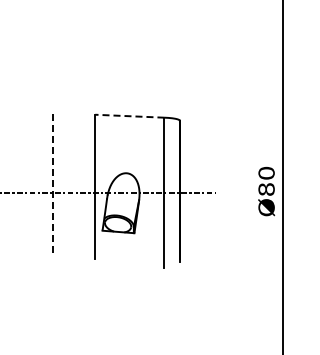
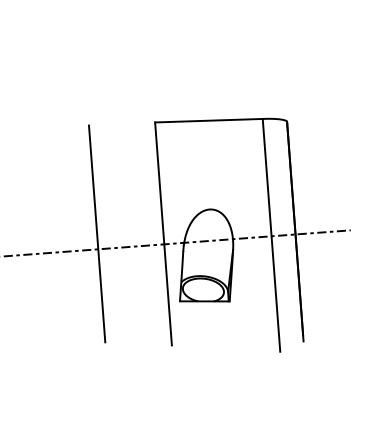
line: (129, 116) -> (208, 121), dashed -> solid
line: (52, 183) -> (96, 233), dashed -> solid

